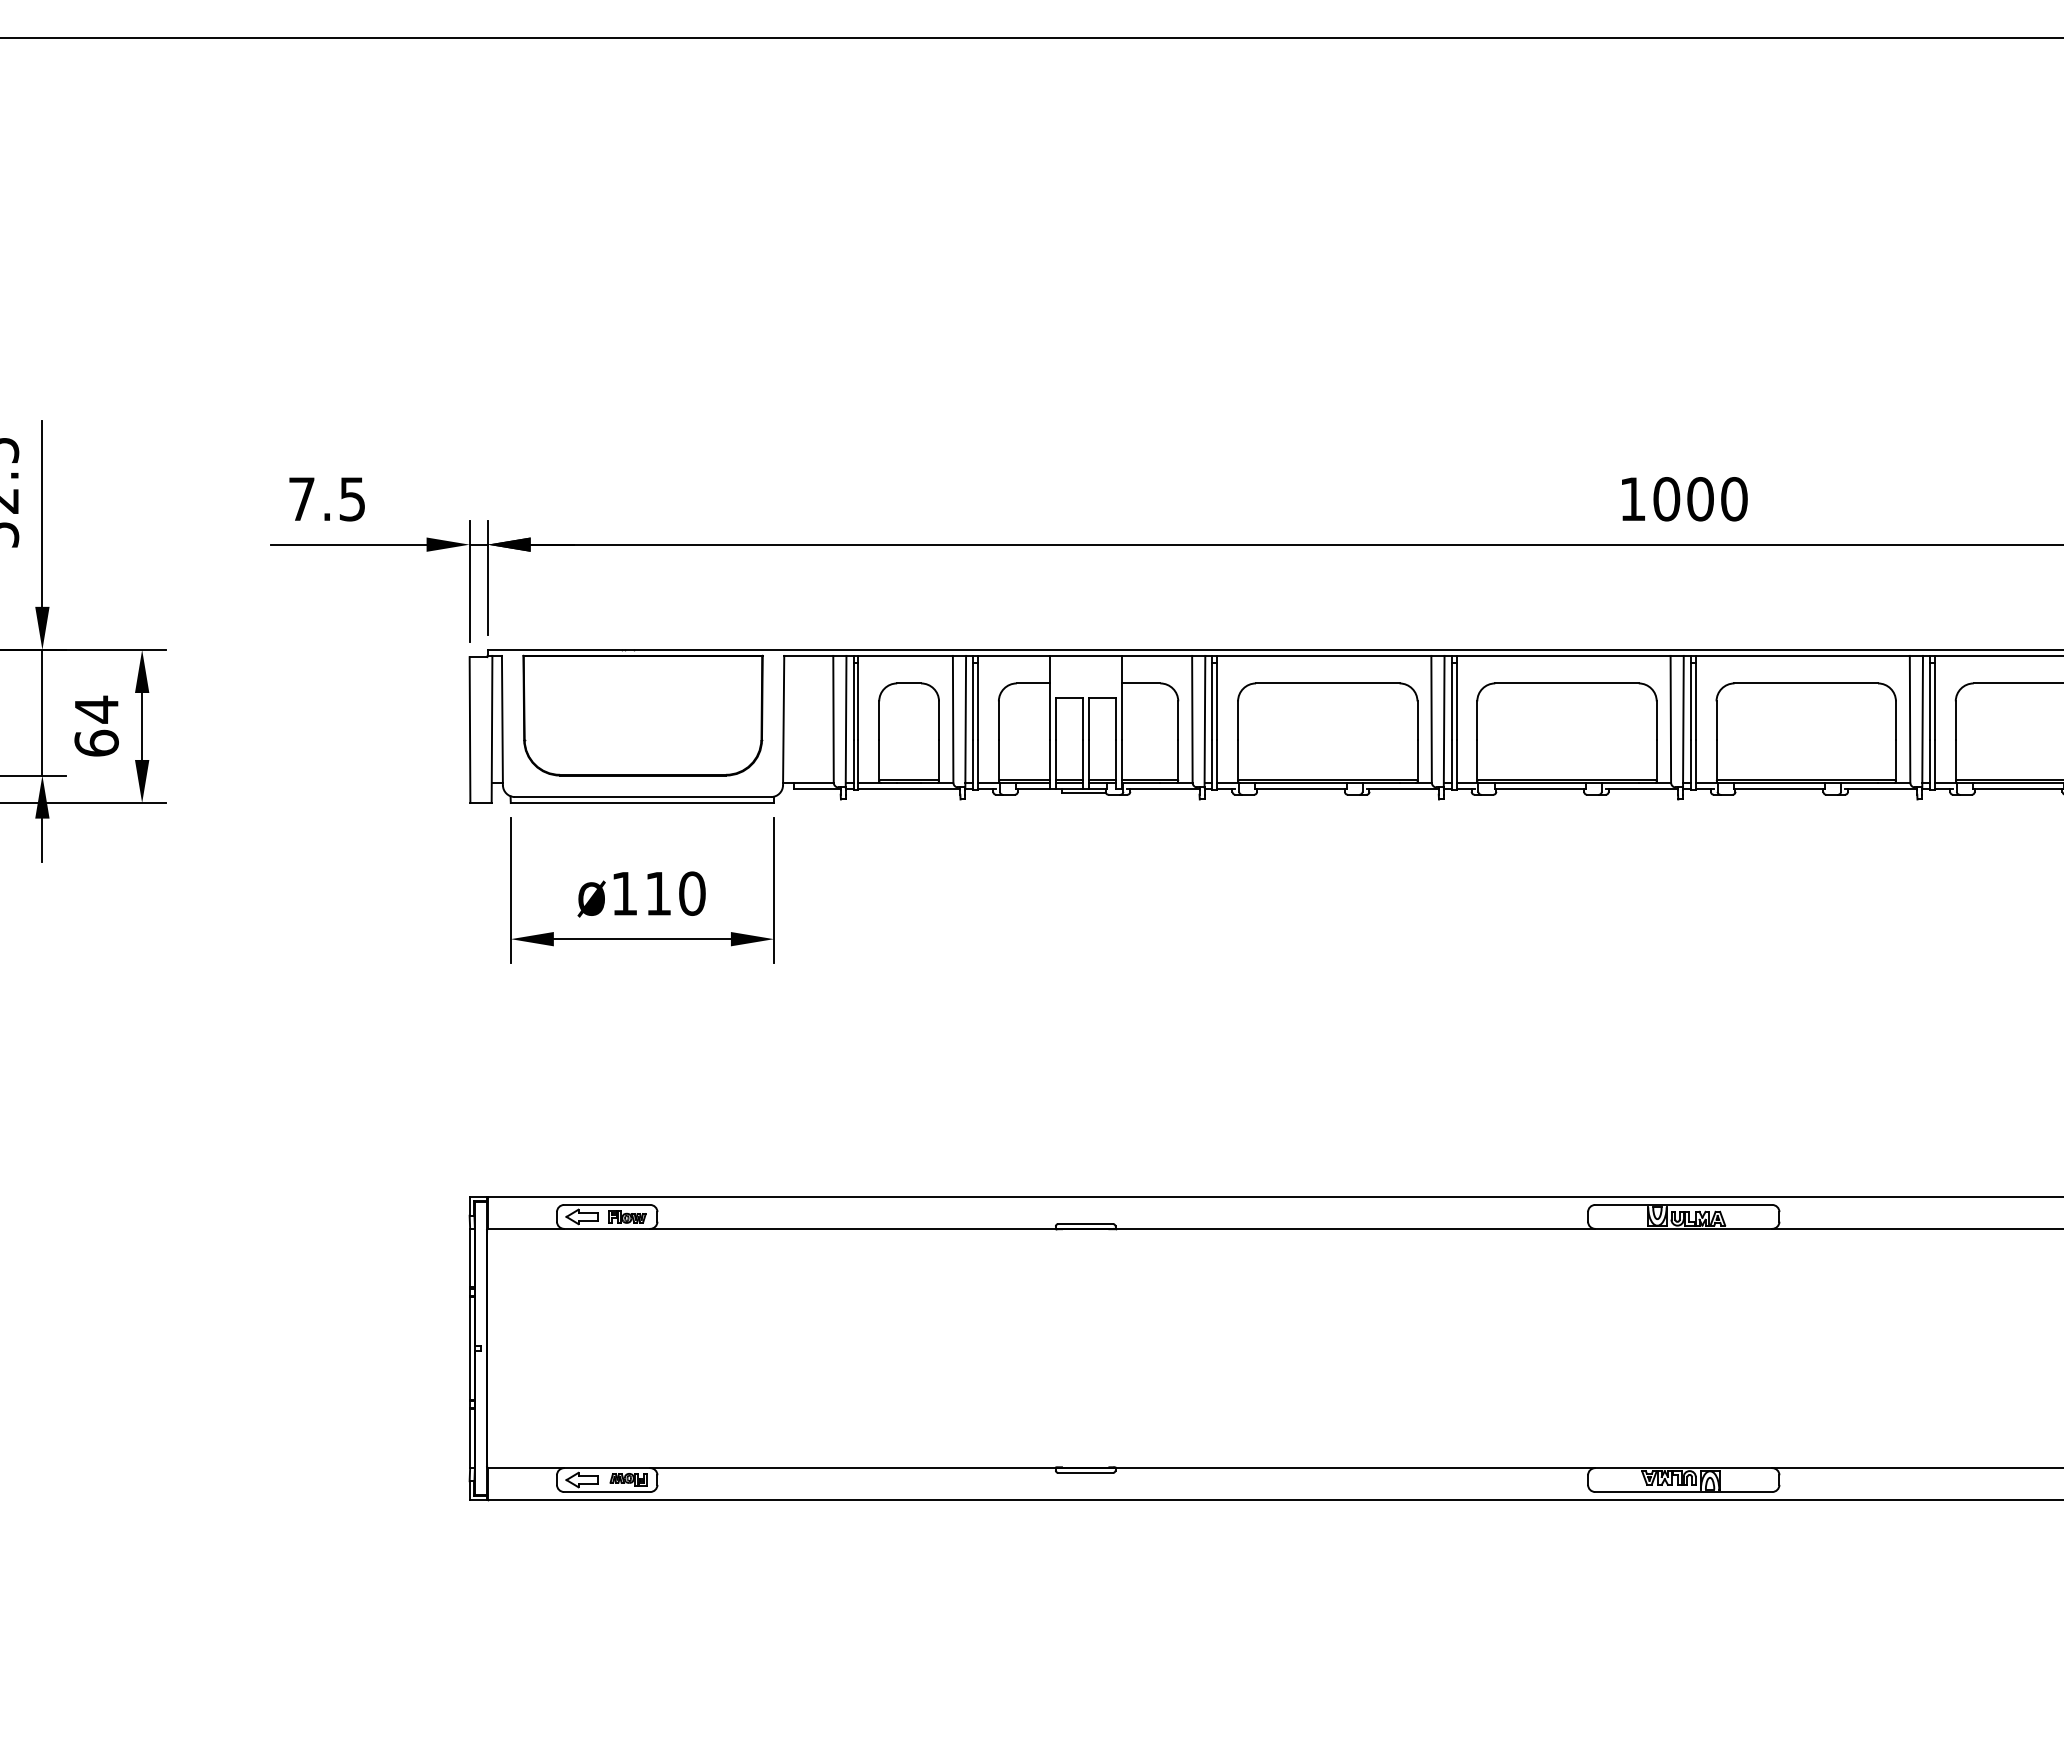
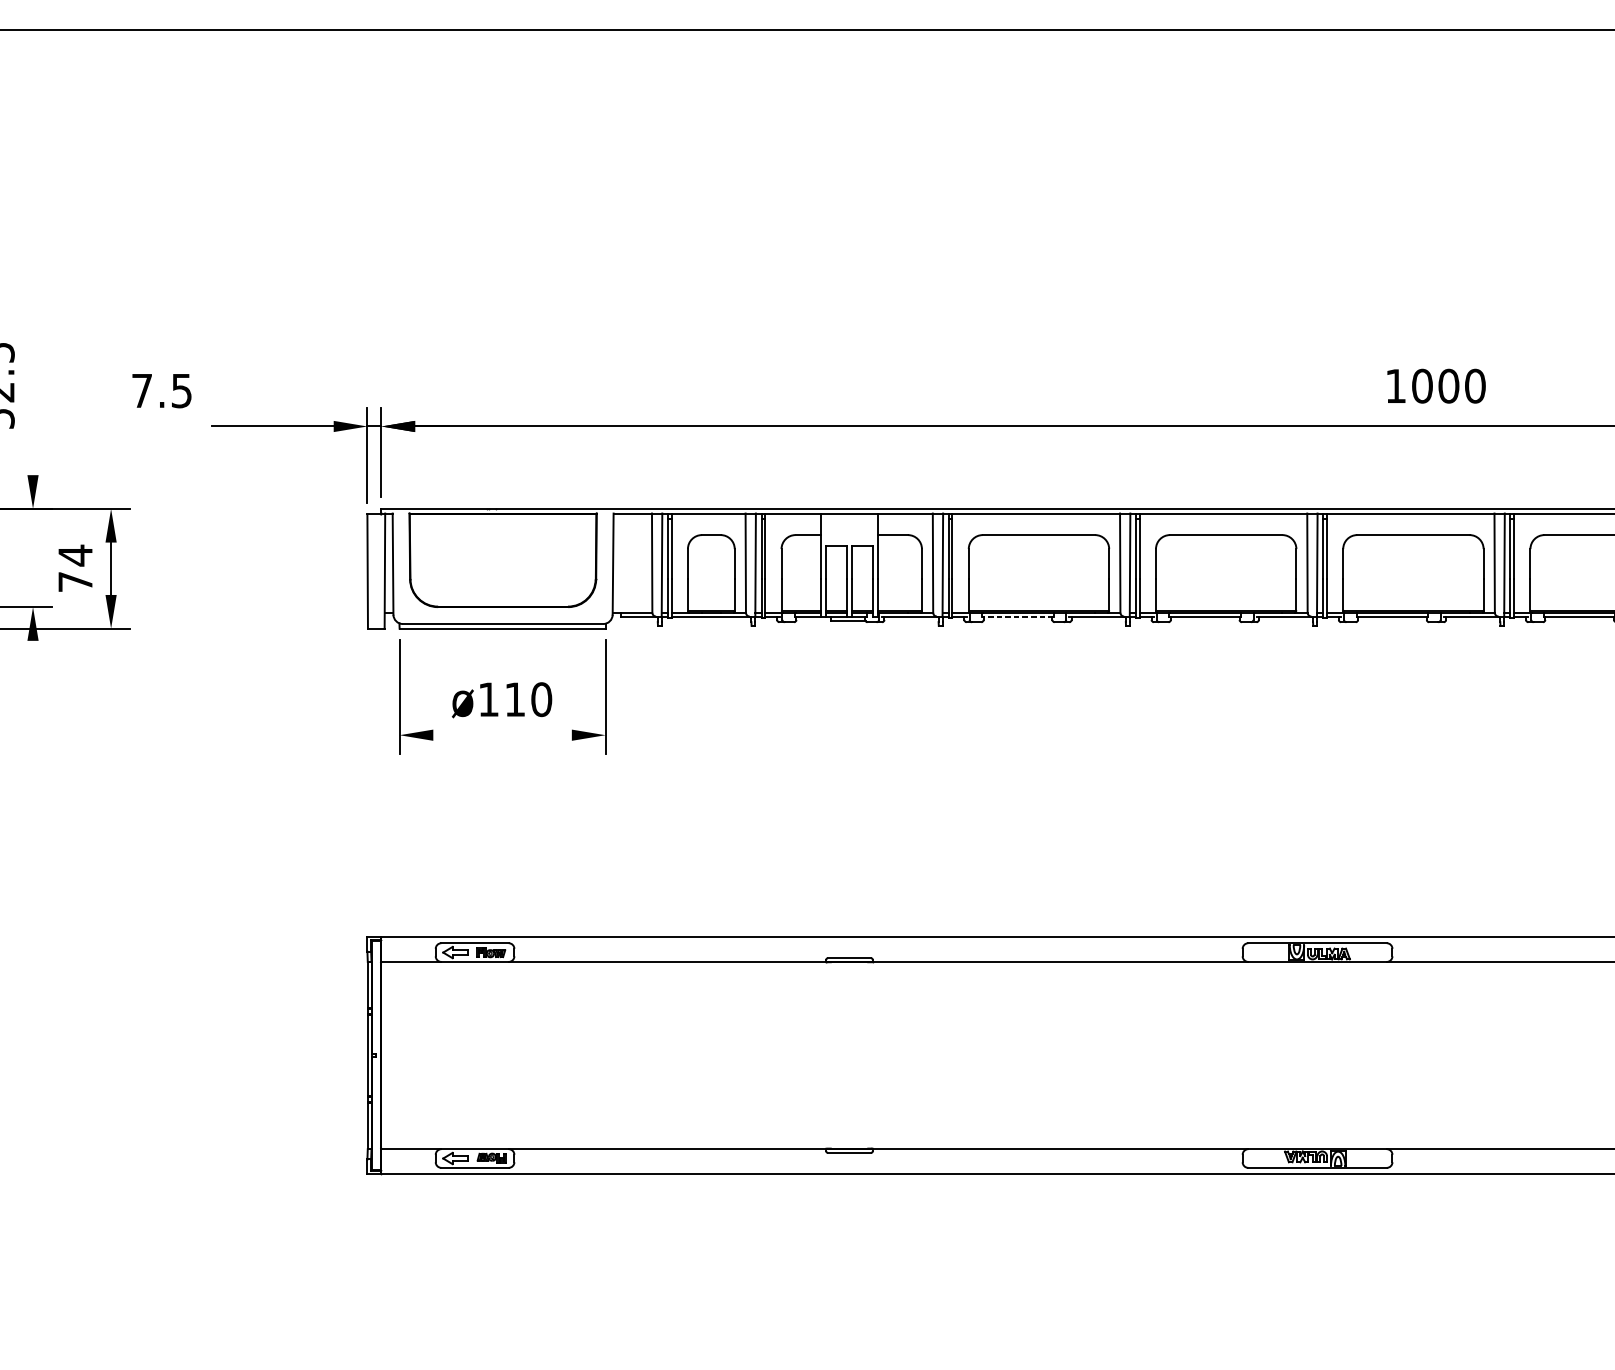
text: (326, 499) -> (161, 391), moved
text: (1684, 499) -> (1436, 386), moved
line: (42, 513) -> (33, 402), removed
line: (42, 712) -> (33, 557), removed
text: (96, 742) -> (75, 581), 64 -> 74
line: (1300, 788) -> (1017, 617), solid -> dashed
line: (42, 839) -> (33, 657), removed
line: (641, 939) -> (501, 735), removed

